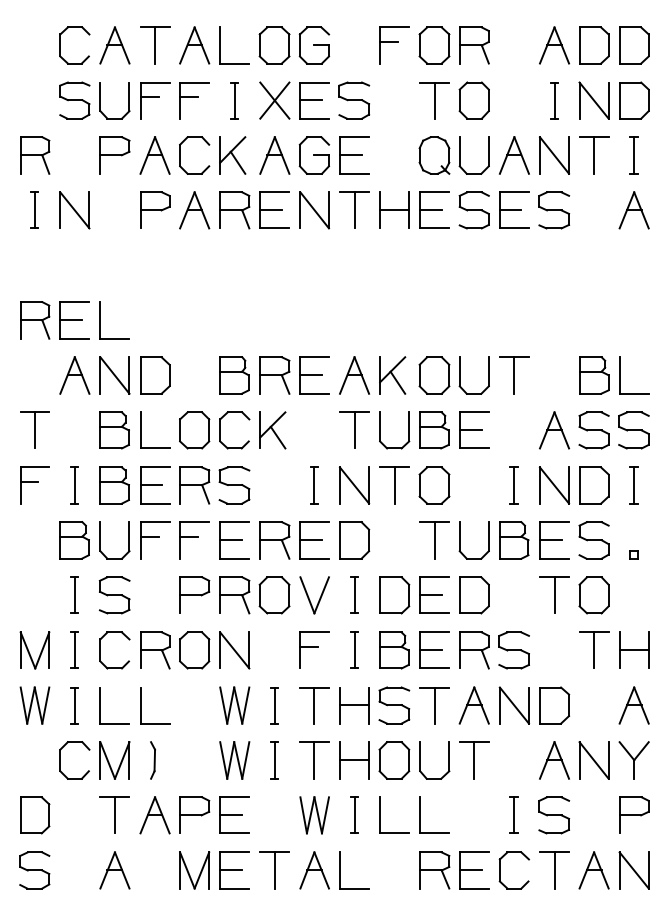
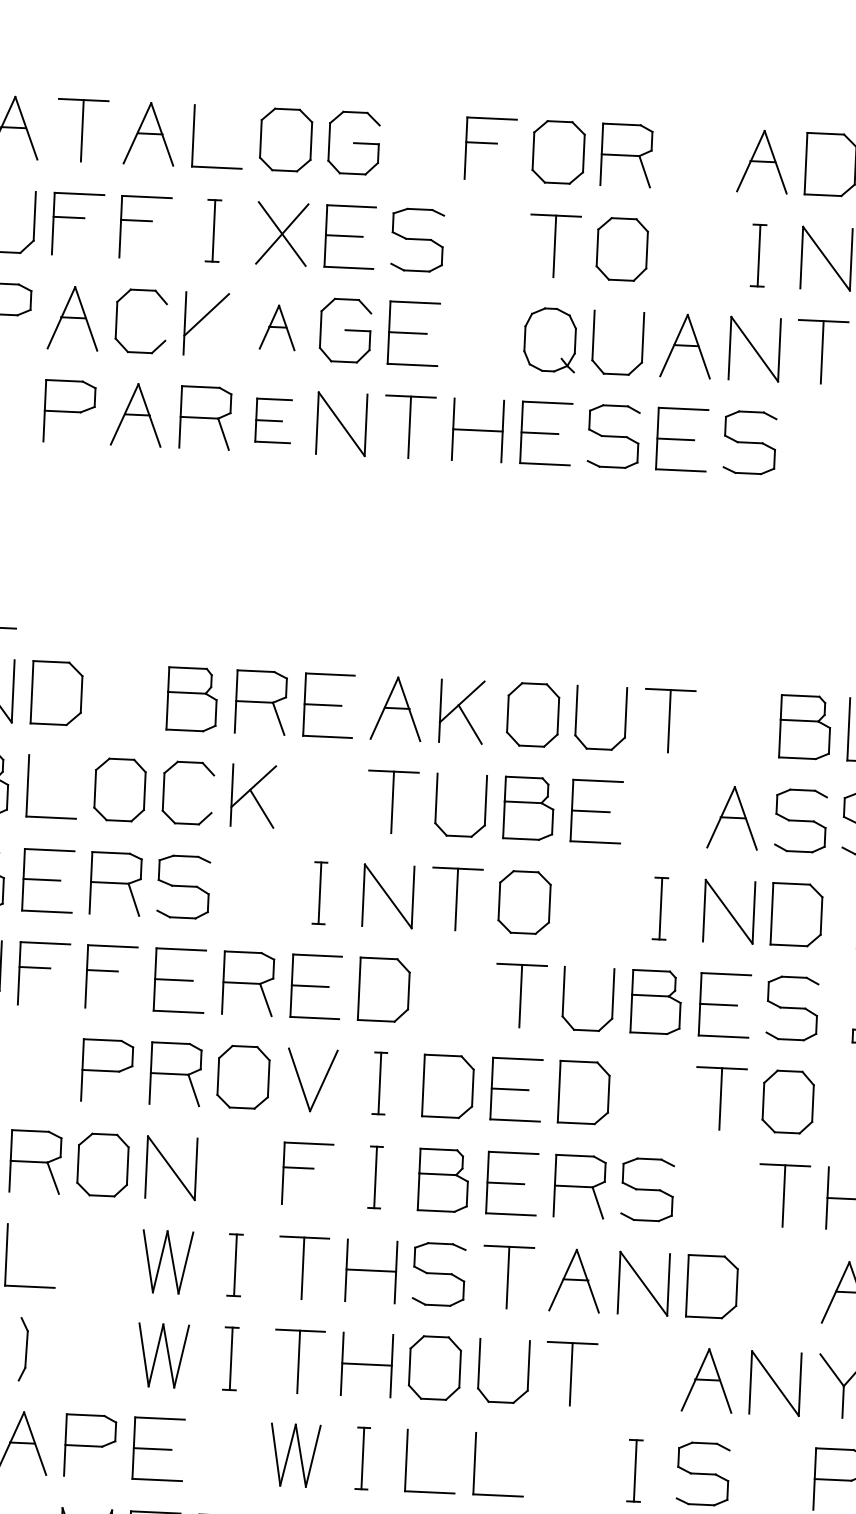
part: (274, 155) -> (277, 327), size x0.7
line: (237, 162) -> (213, 336), removed
part: (274, 209) -> (273, 419), size x0.7

